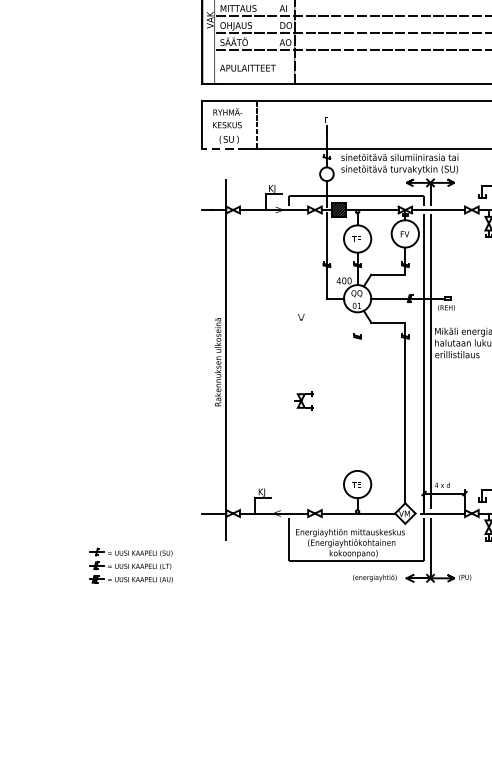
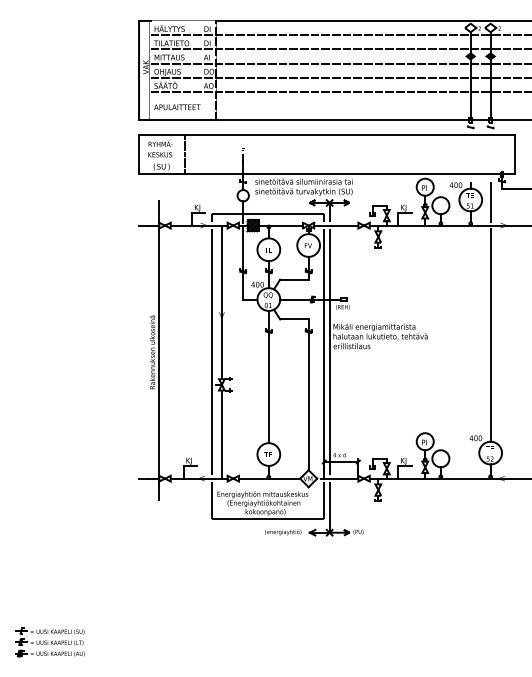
line: (224, 148) -> (157, 174), dashed -> solid
line: (300, 302) -> (221, 302), added
line: (288, 362) -> (211, 352), added
line: (357, 390) -> (268, 376), added
line: (300, 460) -> (221, 434), added
part: (130, 566) -> (49, 642), moved

